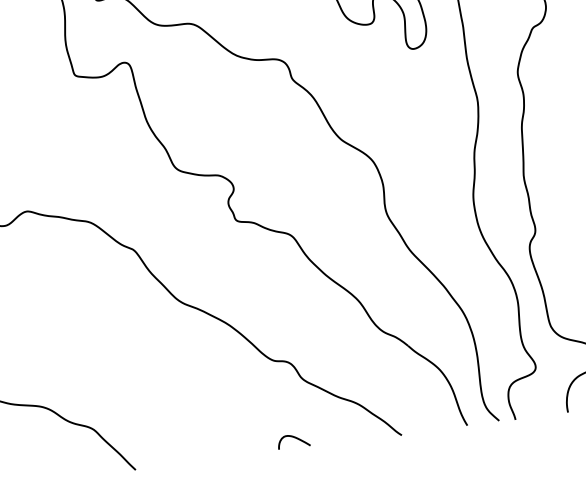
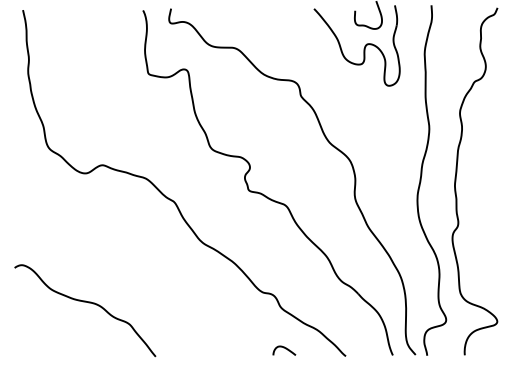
curve: (295, 439) -> (285, 349), moved

